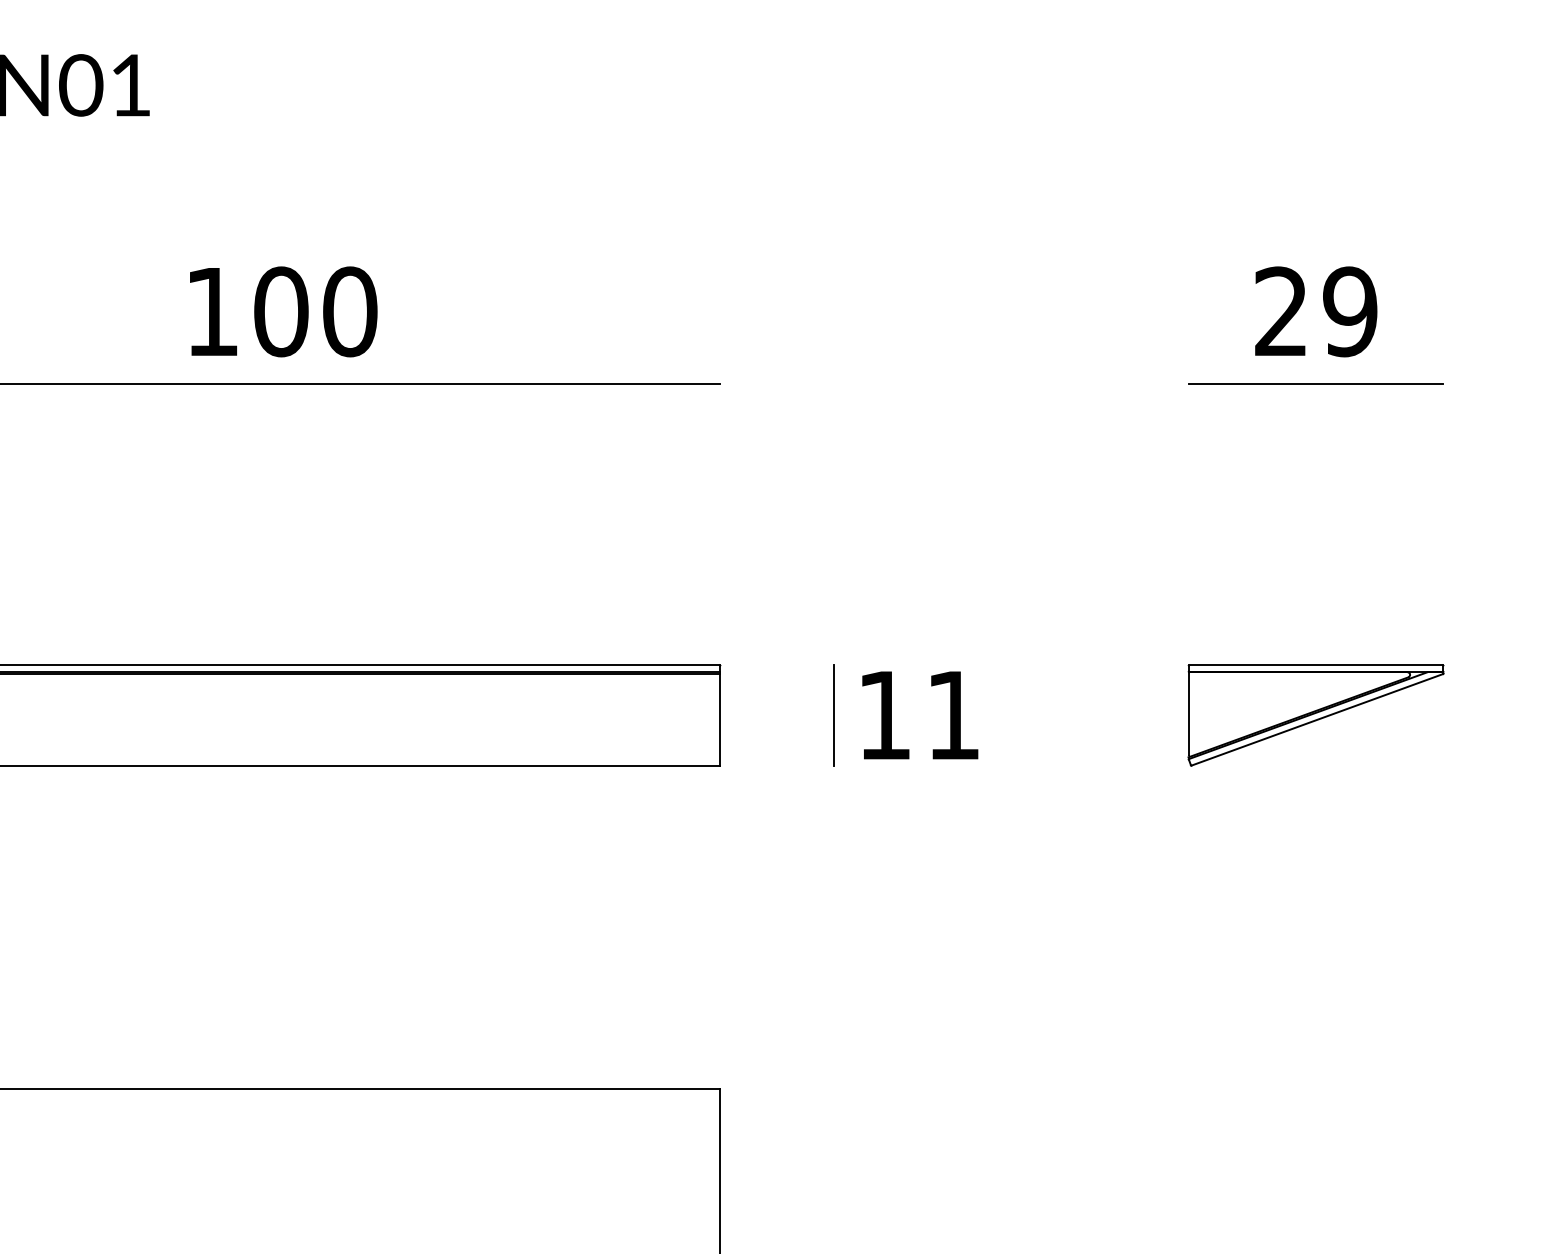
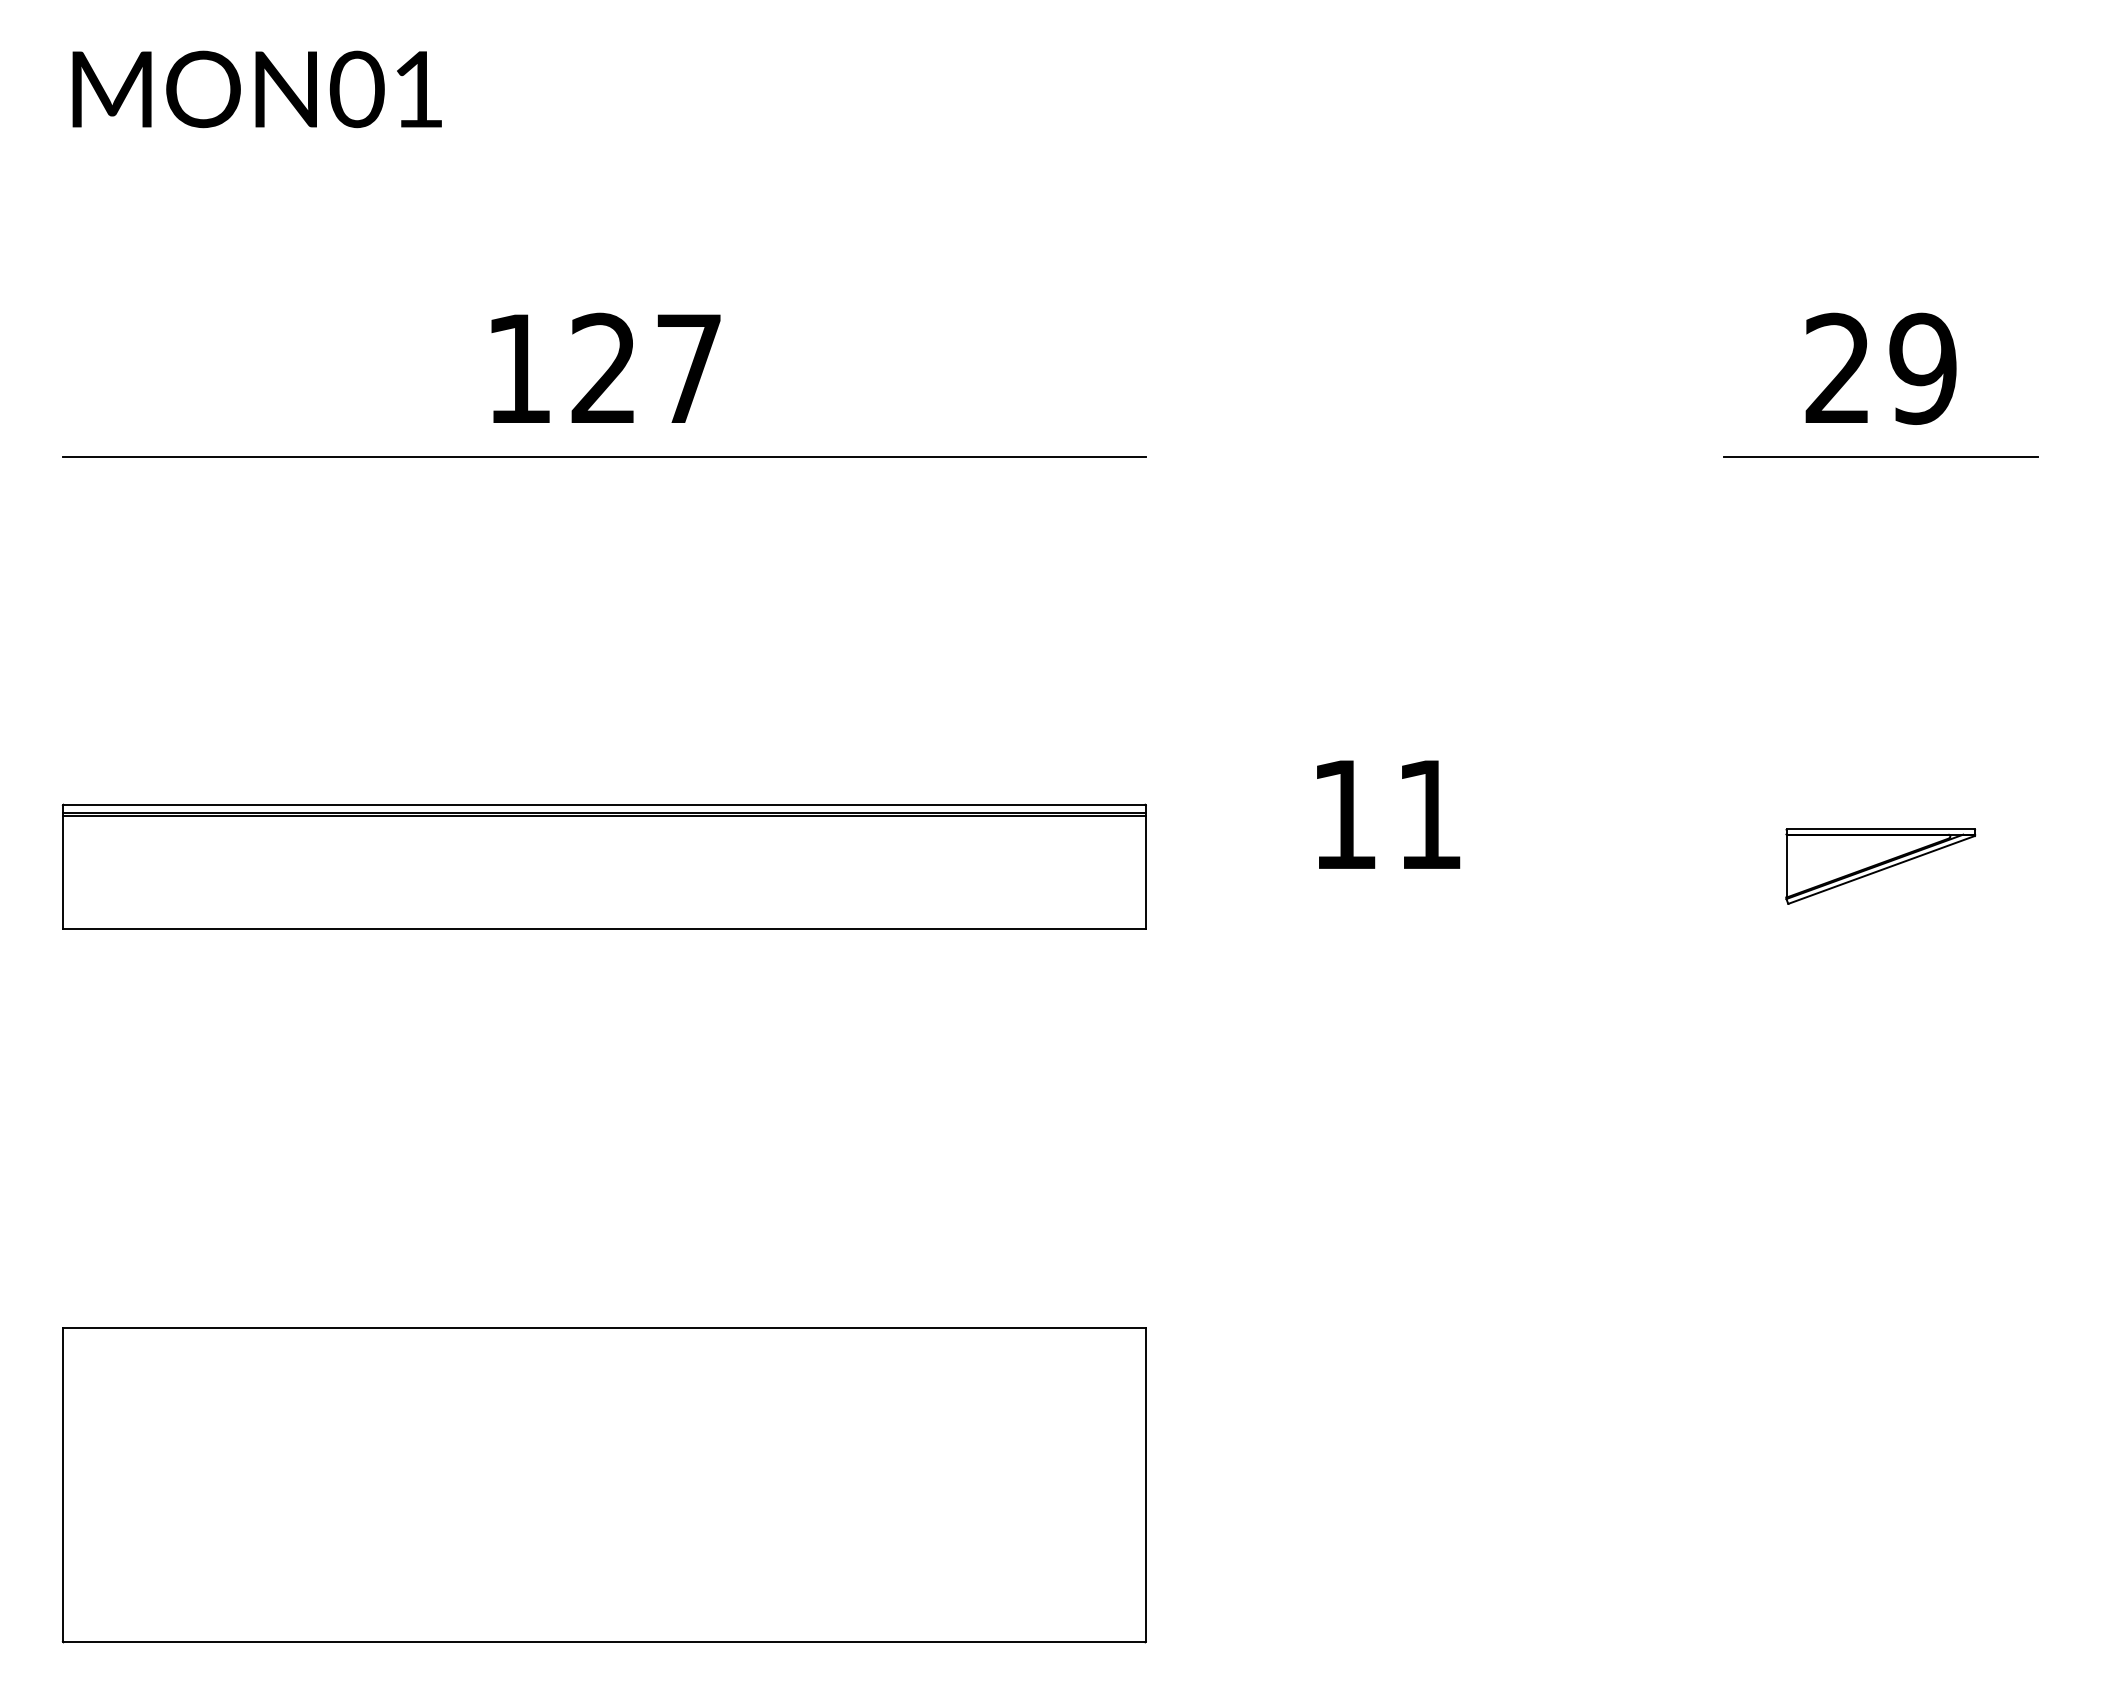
text: (315, 311) -> (646, 368), 100 -> 127
line: (834, 715) -> (1286, 866), removed
text: (920, 715) -> (1388, 814), moved
part: (1315, 715) -> (1880, 866), size x0.6

